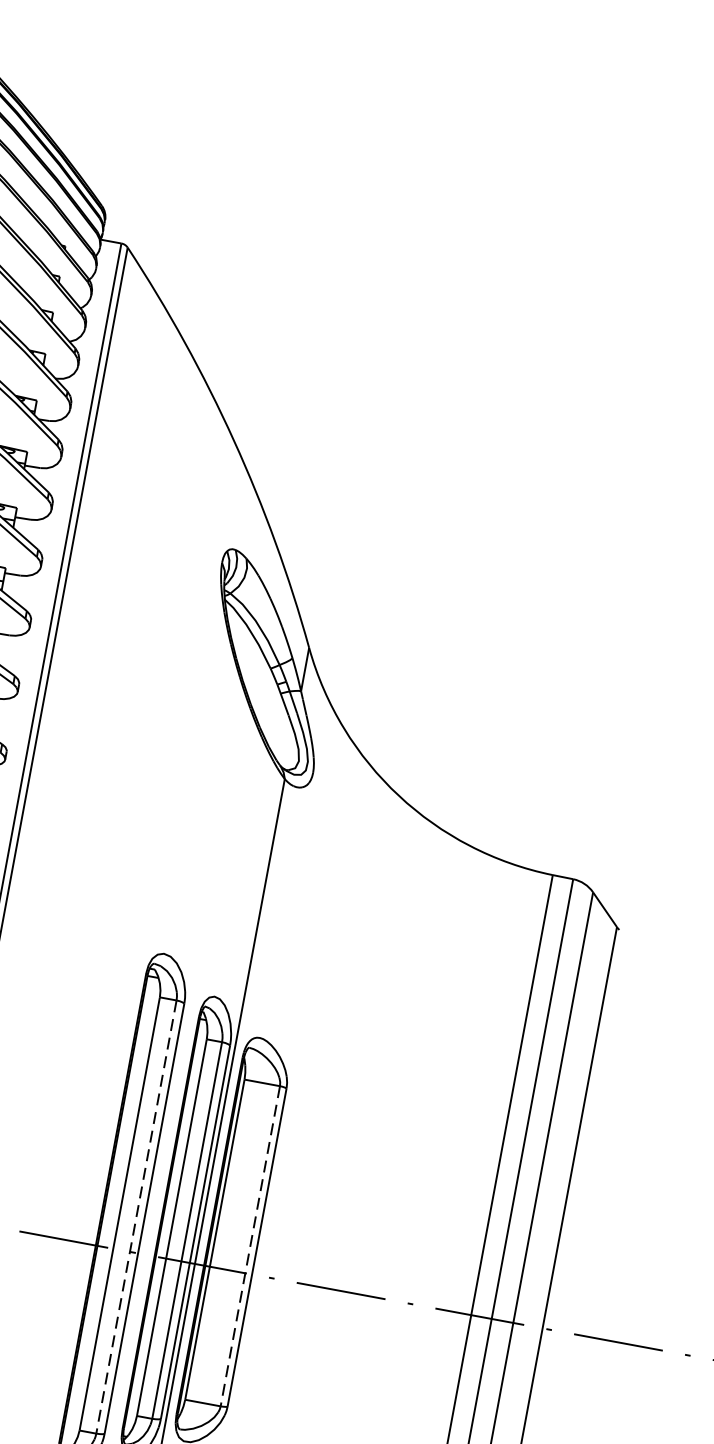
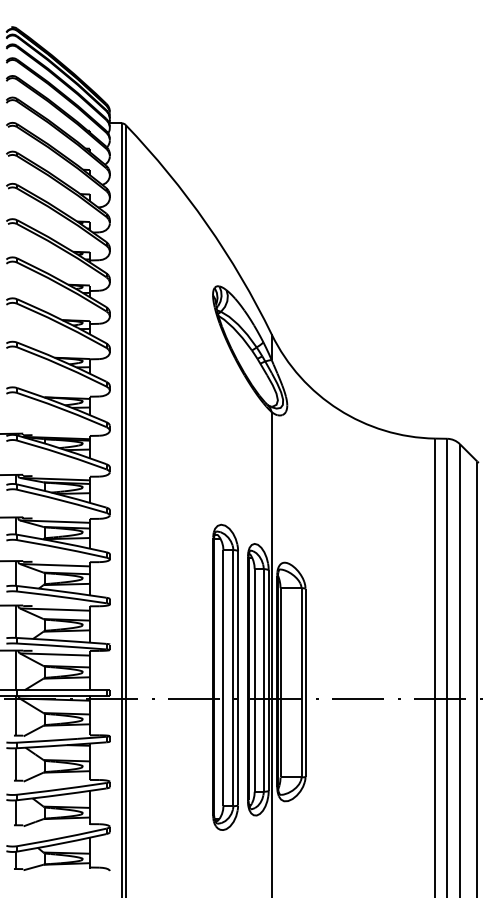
line: (136, 1217) -> (233, 678), dashed -> solid
line: (250, 1245) -> (301, 682), dashed -> solid

